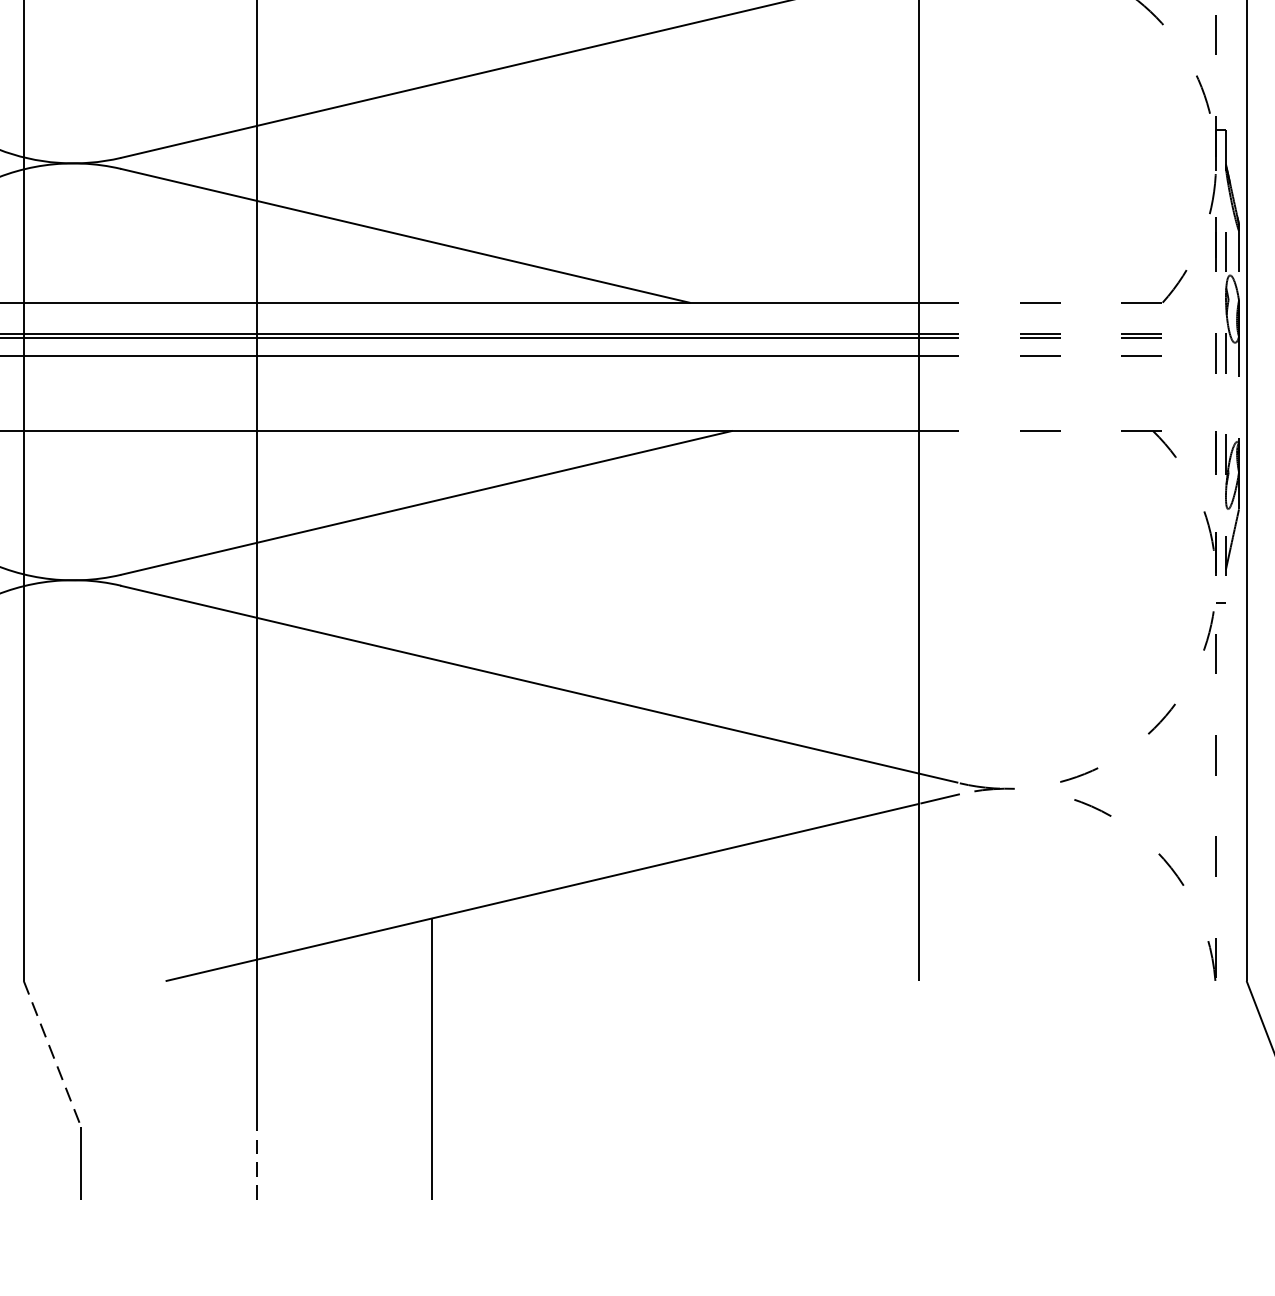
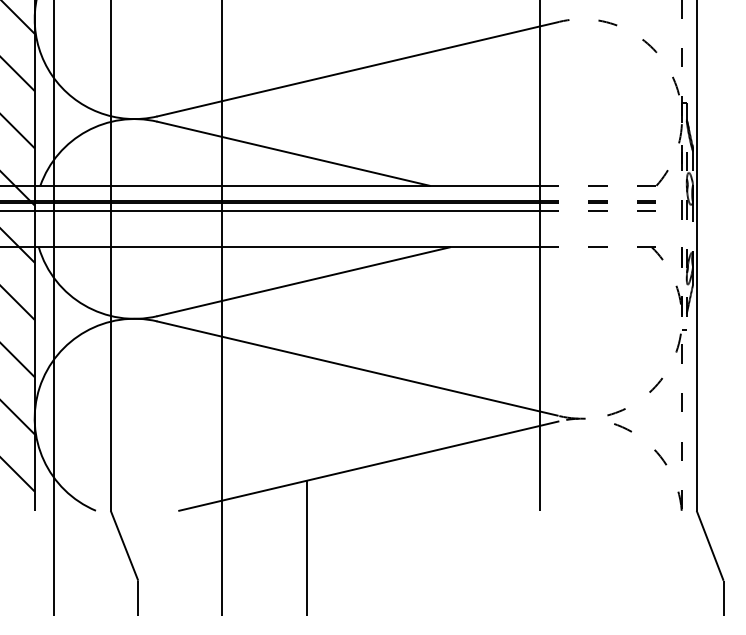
line: (52, 1053) -> (124, 545), dashed -> solid
line: (256, 1161) -> (222, 597), dashed -> solid

